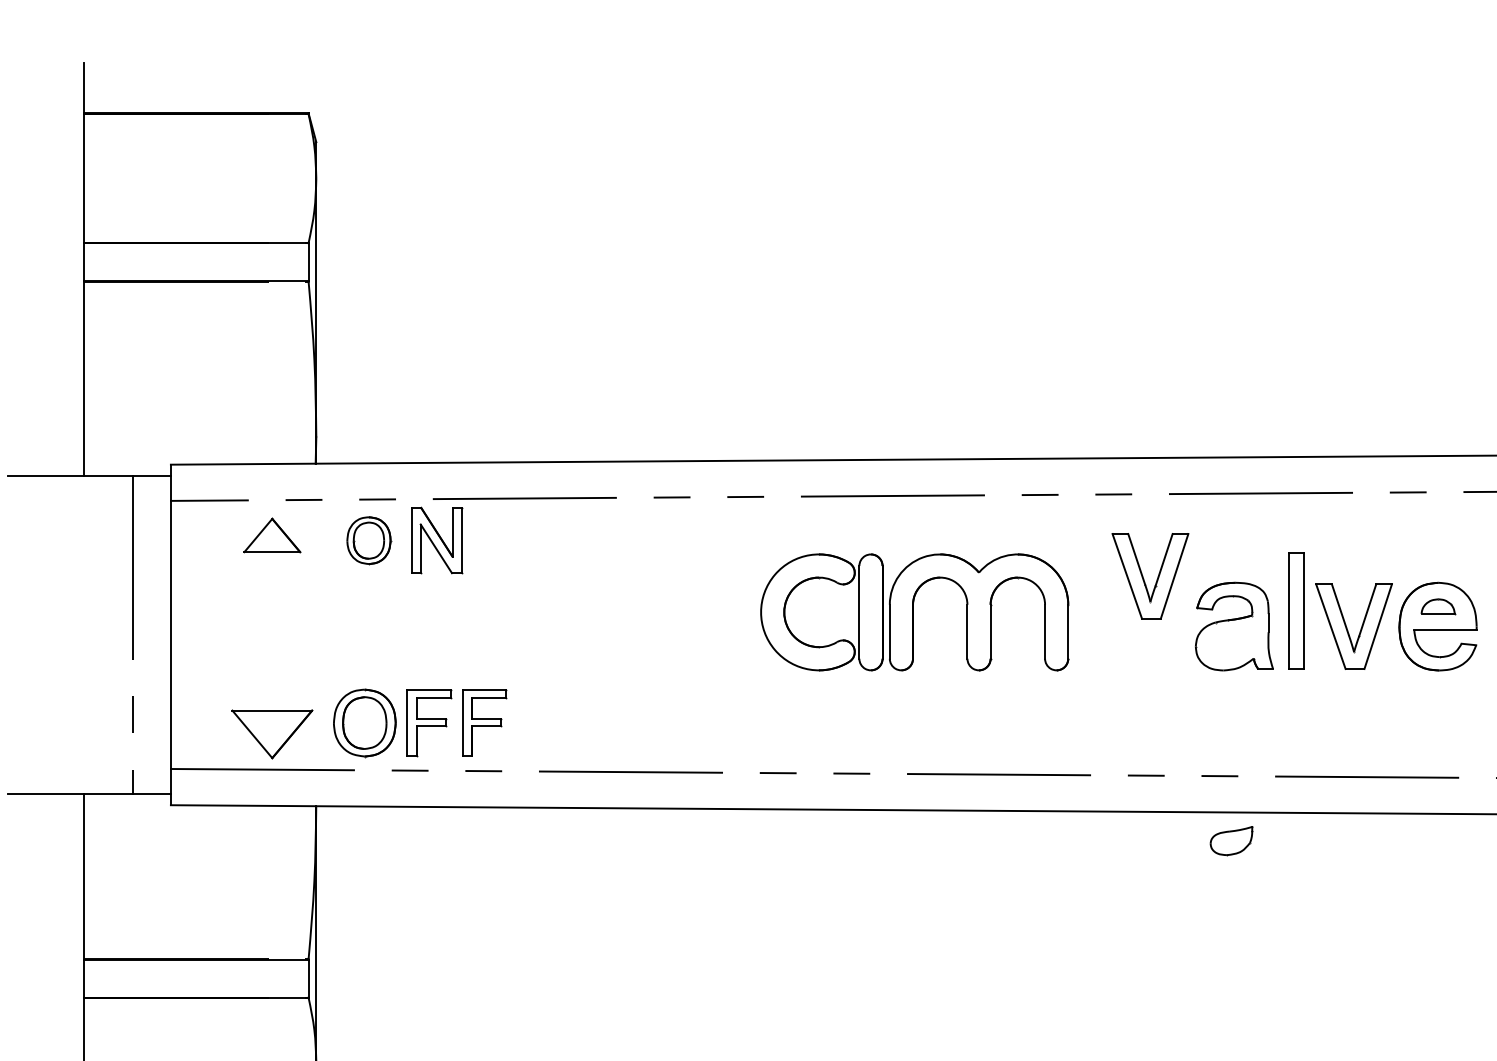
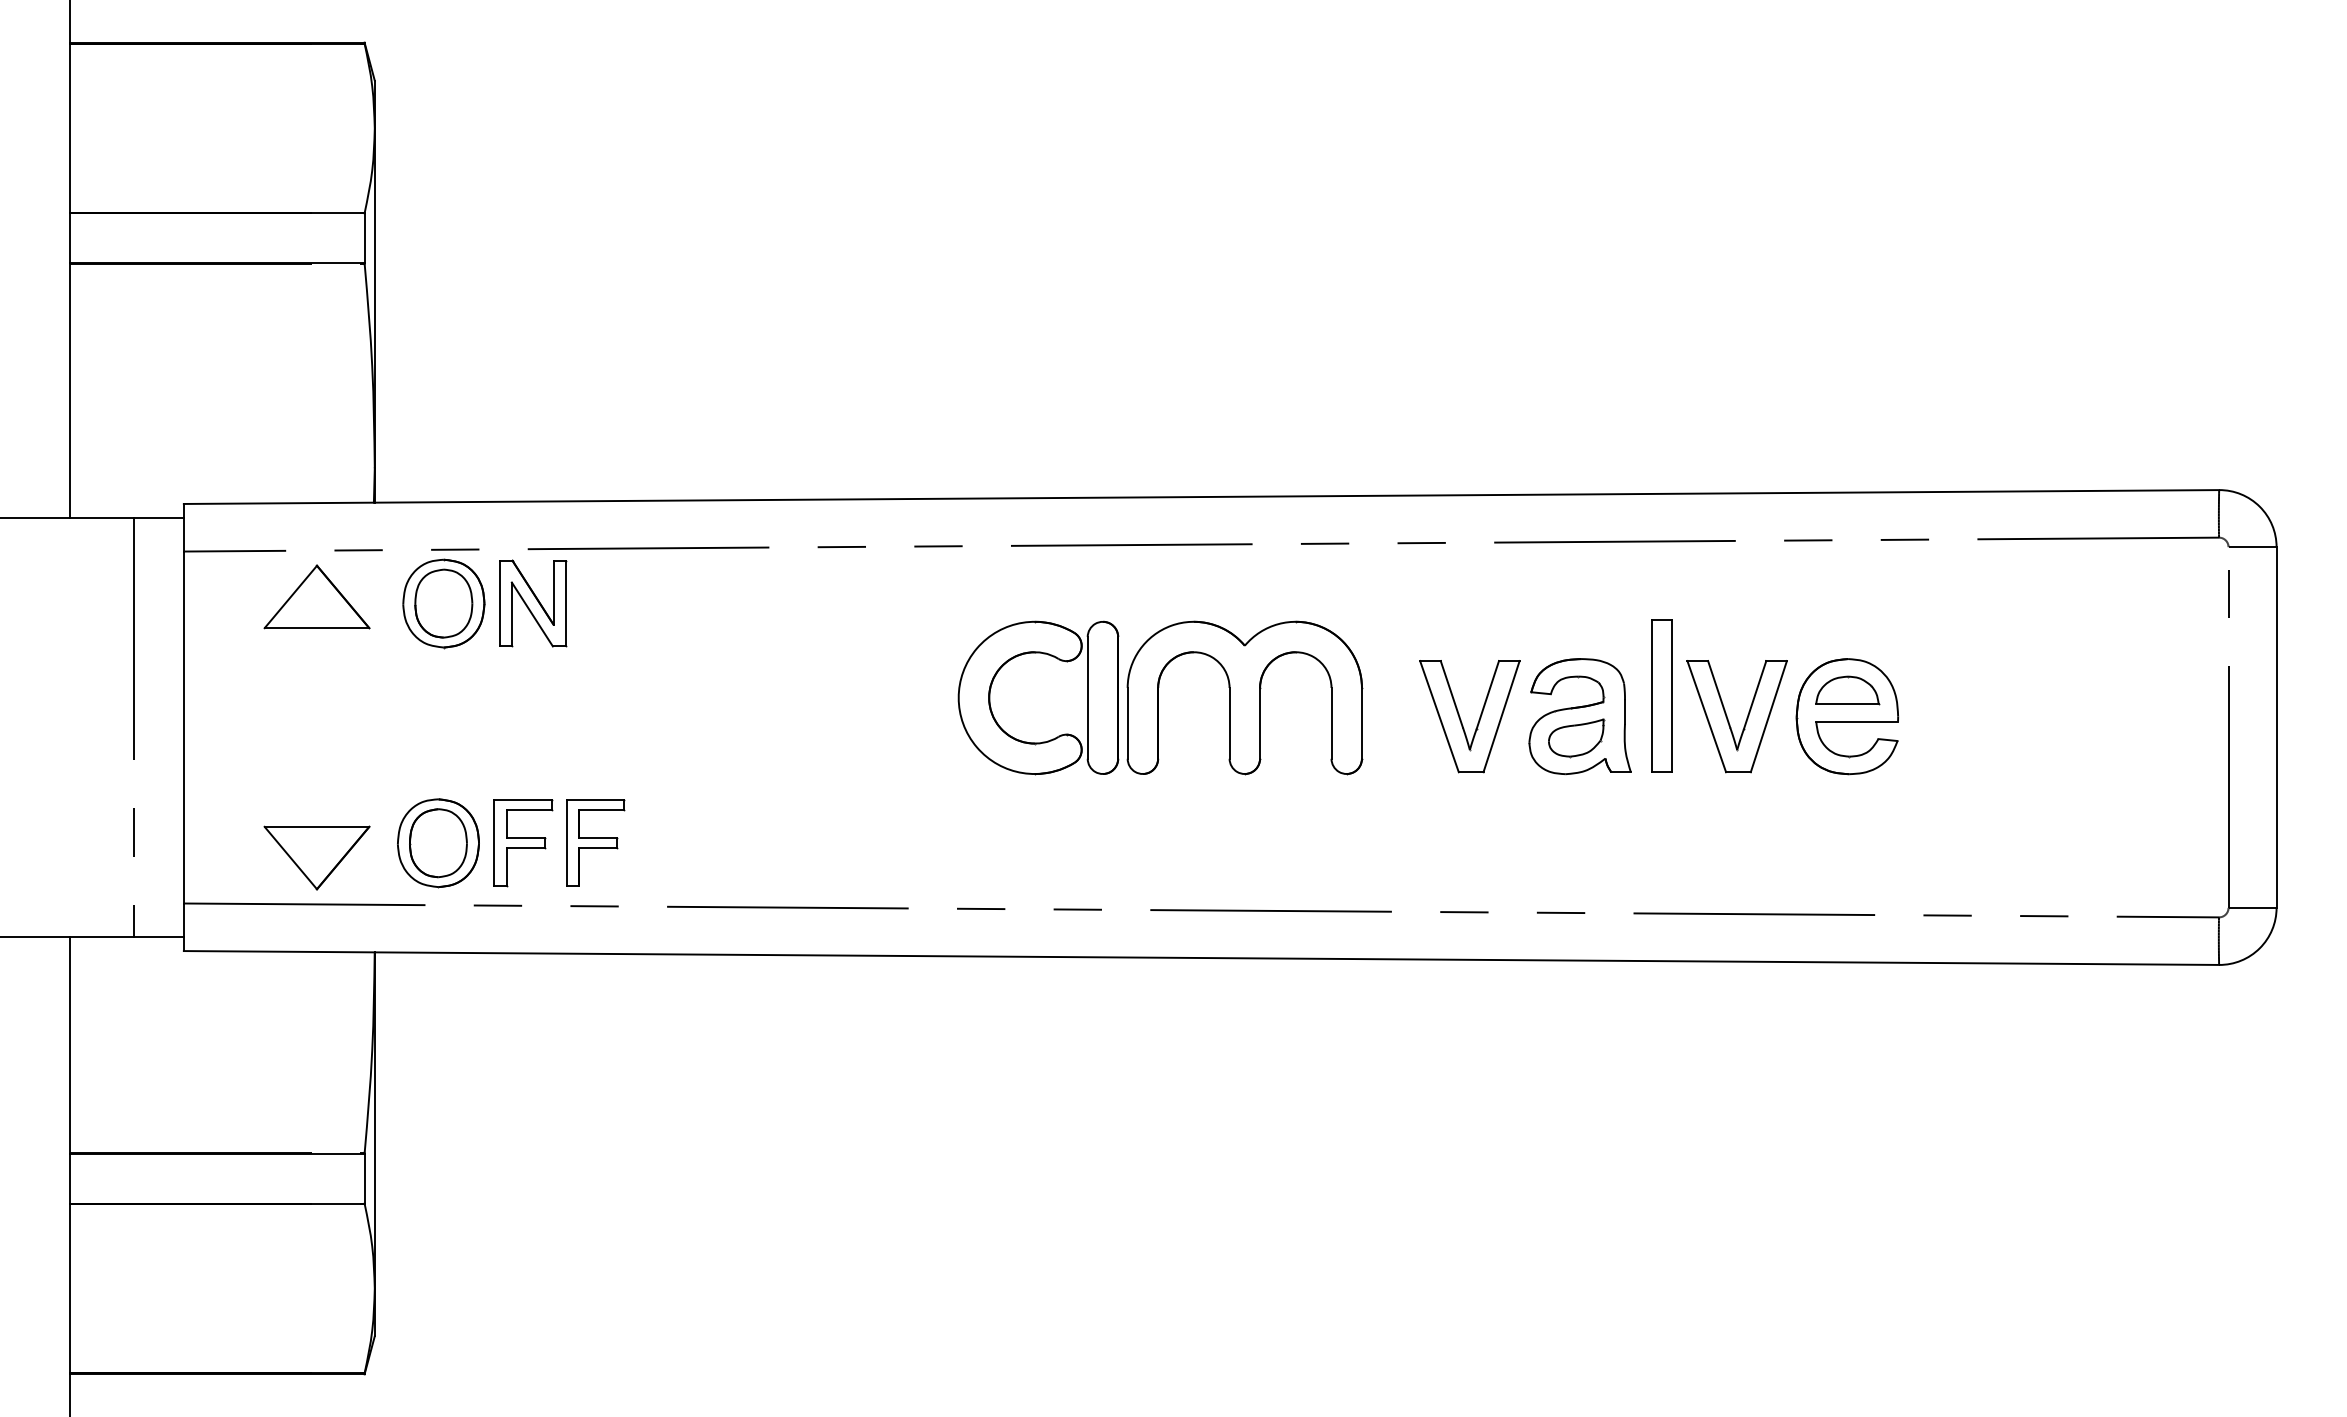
part: (271, 535) -> (316, 596), size x1.43
part: (368, 540) -> (443, 603), size x1.43
part: (1144, 578) -> (1461, 719), moved
part: (1438, 606) -> (1847, 690), size x1.43
part: (1231, 841) -> (1576, 738), moved

